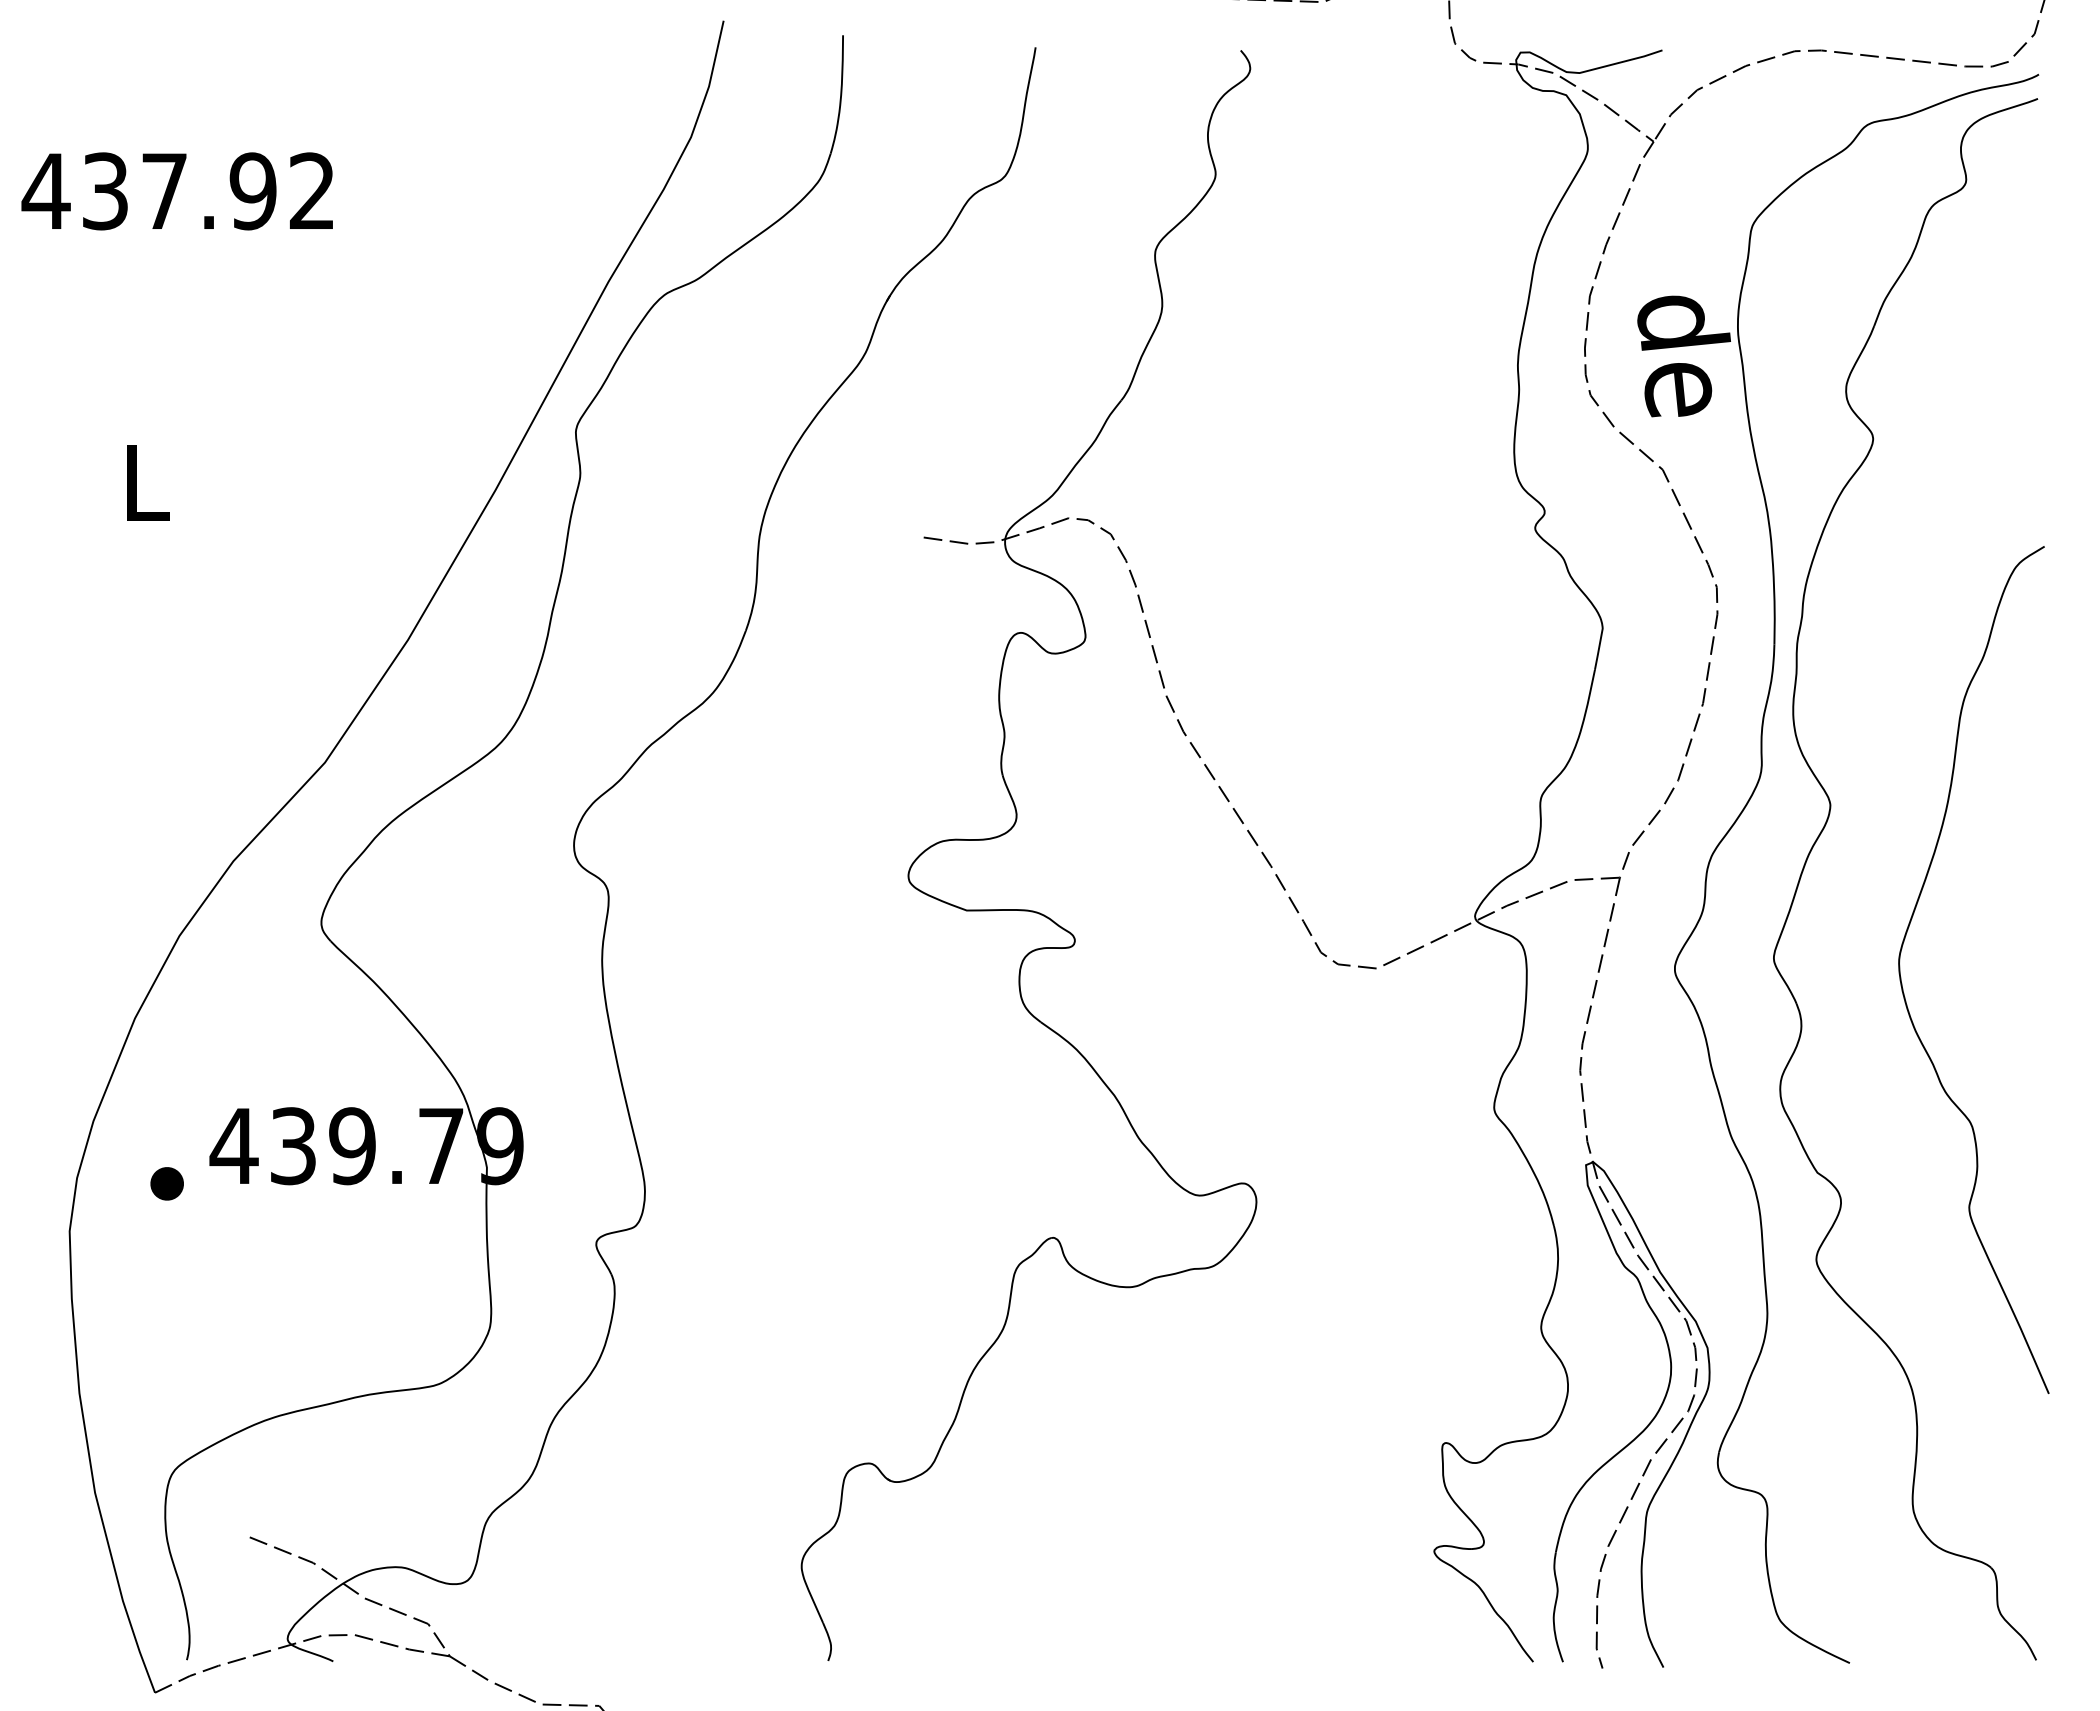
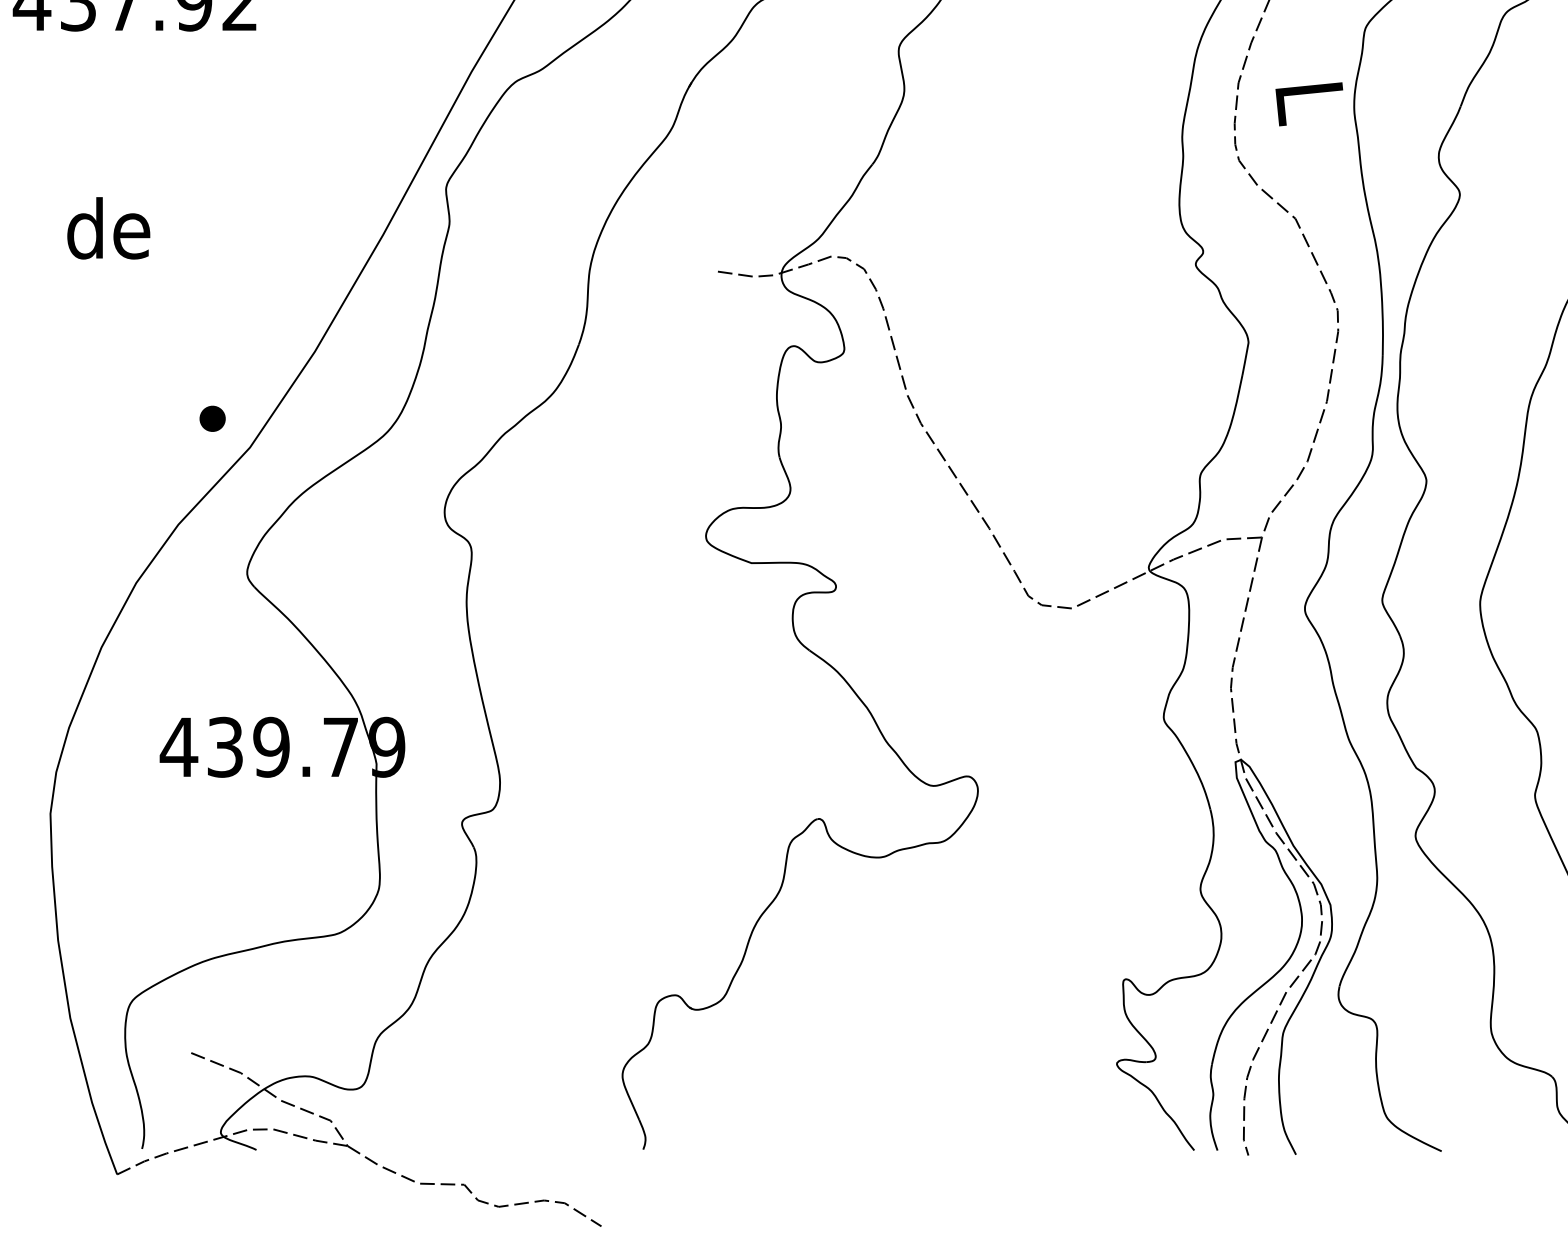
text: (1684, 356) -> (1312, 130), de -> L
text: (144, 482) -> (108, 228), L -> de
part: (166, 1183) -> (212, 418), moved

